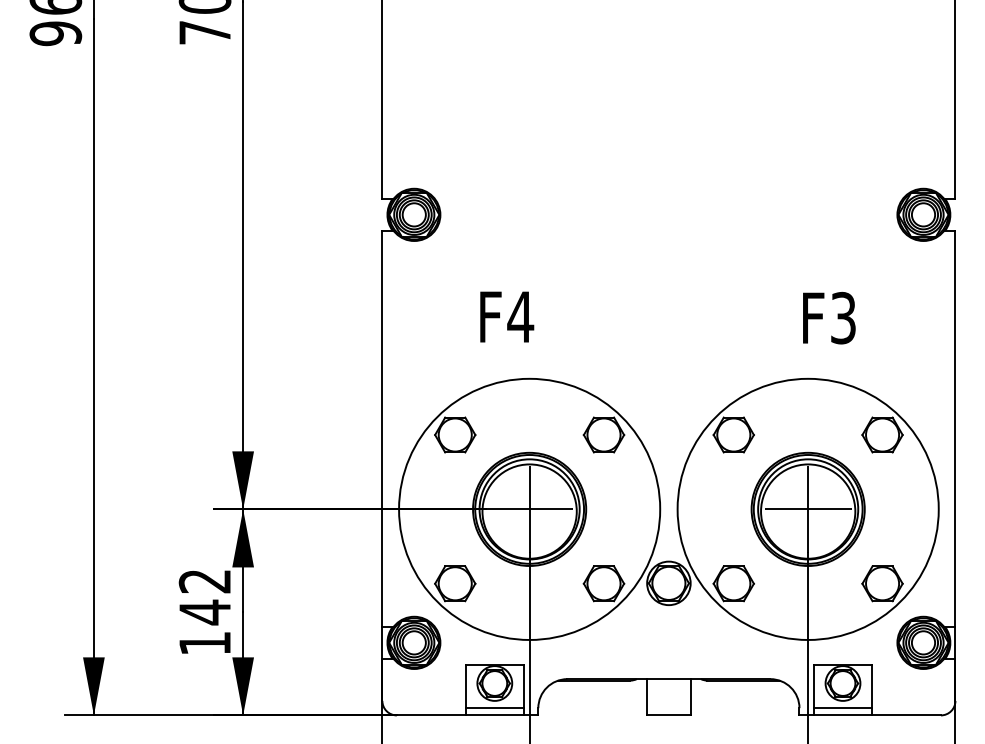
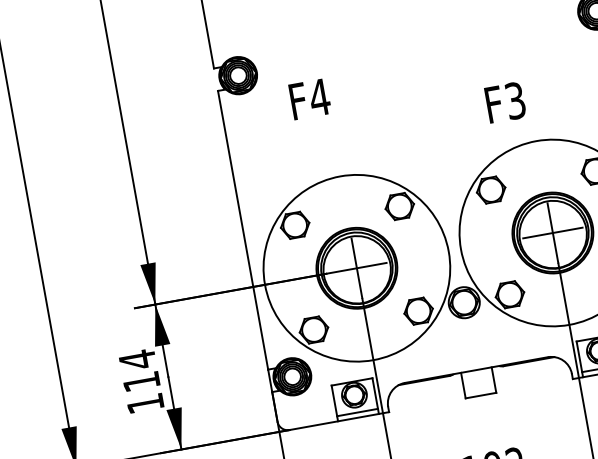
text: (507, 316) -> (310, 98), moved
text: (829, 318) -> (505, 102), moved
text: (204, 596) -> (139, 370), 142 -> 114

